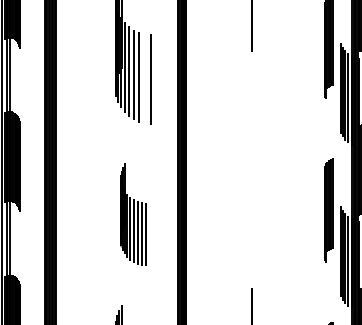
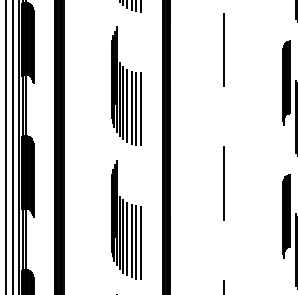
line: (145, 78) -> (136, 108), added
line: (251, 170) -> (223, 183), added
part: (133, 214) -> (126, 219), size x1.43

